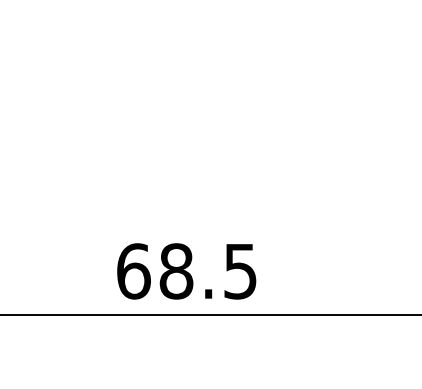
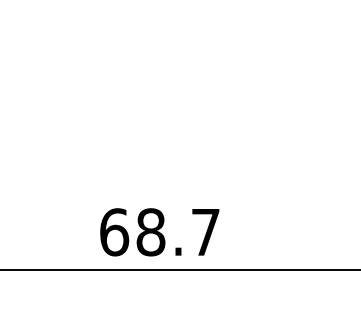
text: (240, 271) -> (205, 232), 68.5 -> 68.7

